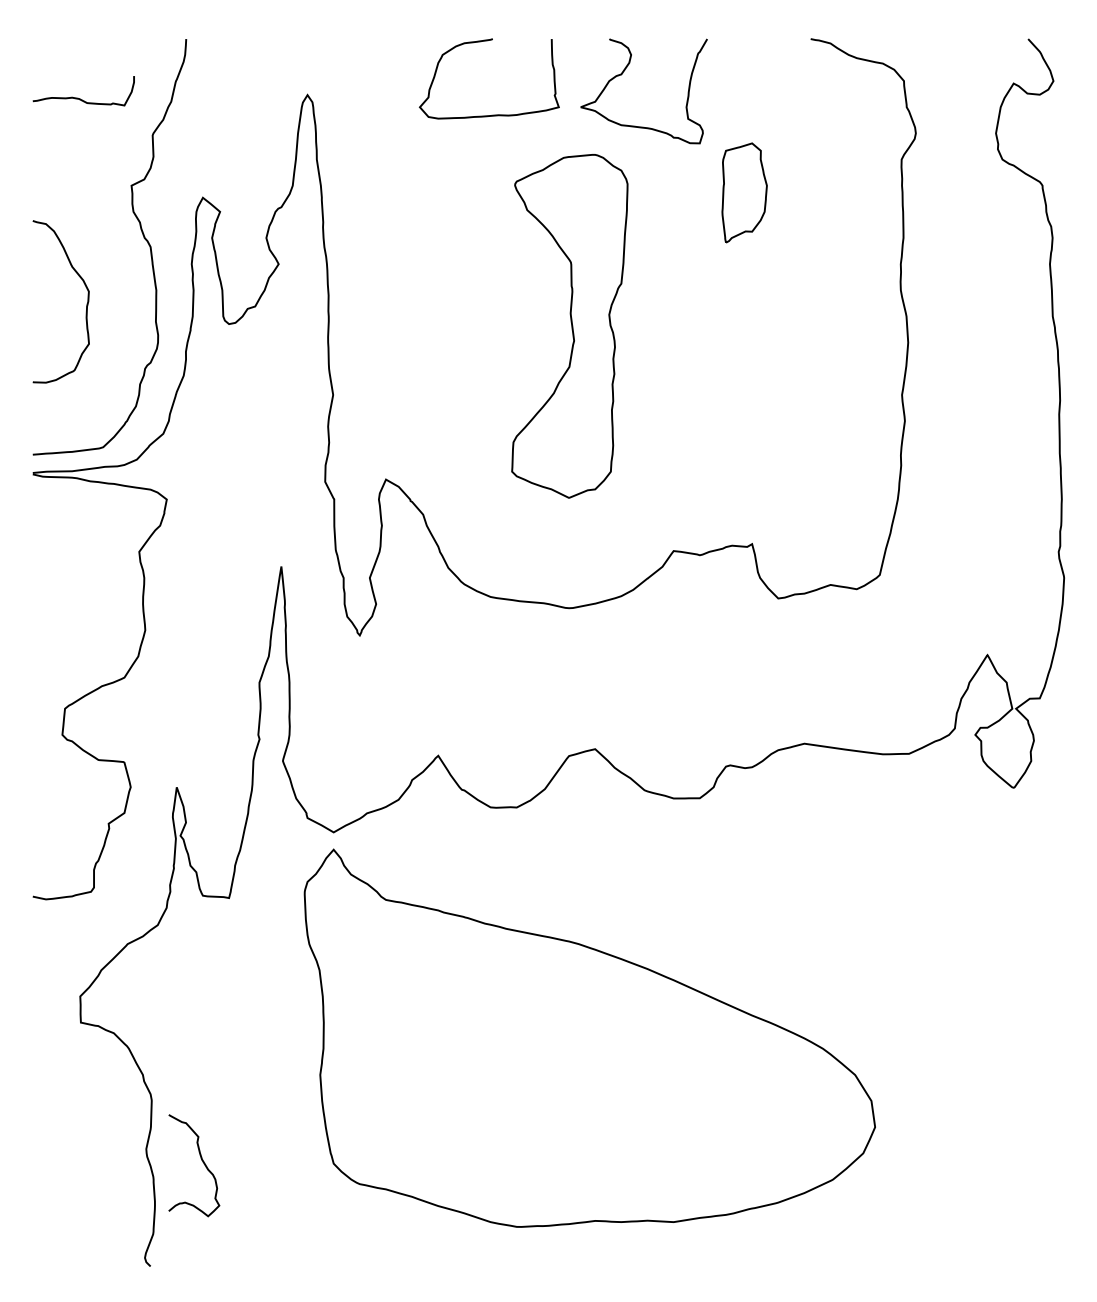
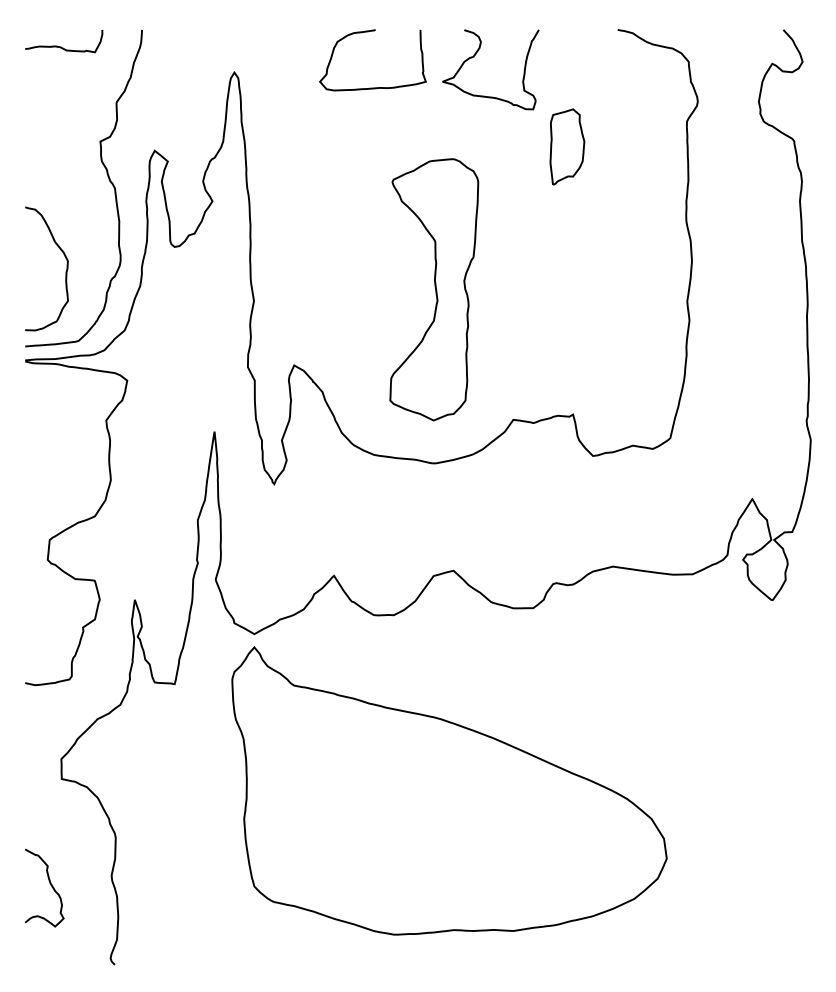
curve: (80, 98) -> (61, 46), moved
curve: (86, 303) -> (66, 270), moved
part: (569, 326) -> (433, 289), moved
curve: (202, 1162) -> (50, 885), moved

